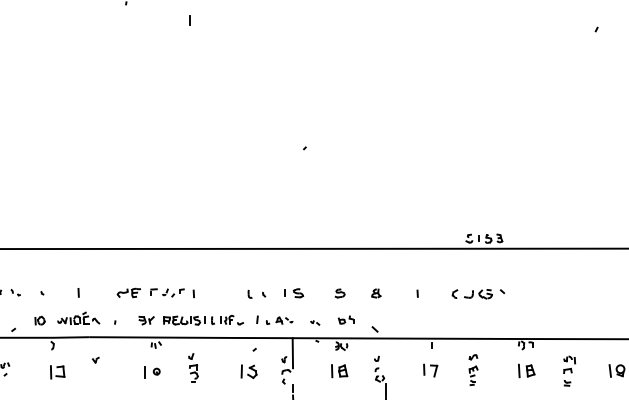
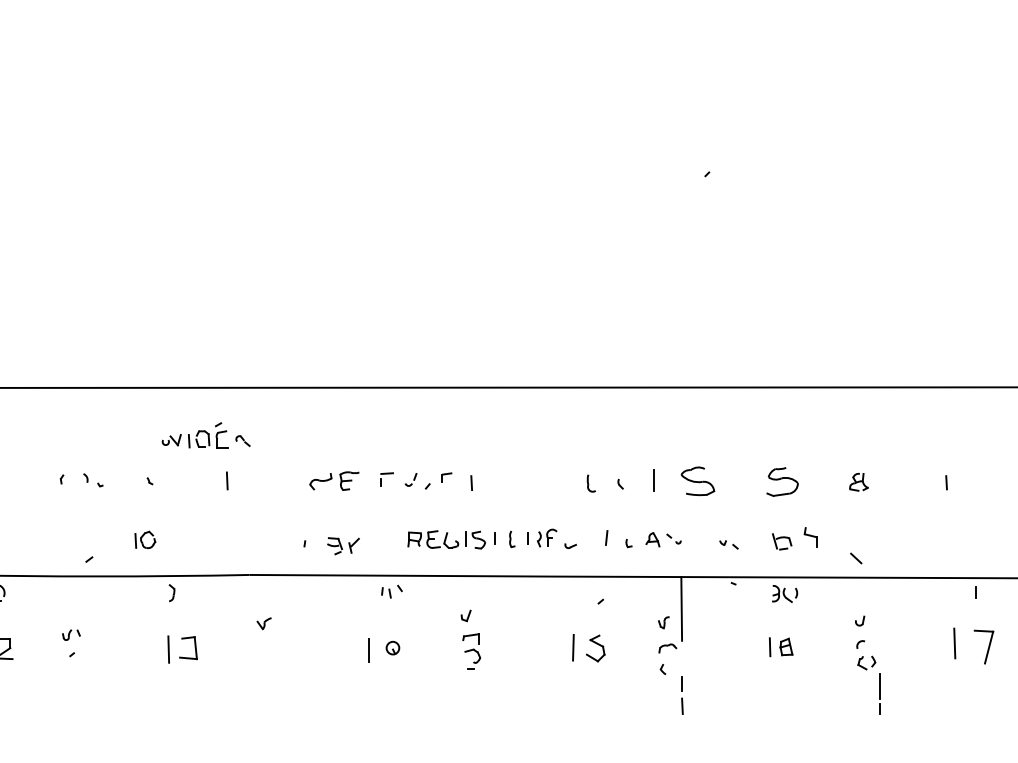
part: (294, 293) -> (685, 482), size x1.6
part: (339, 293) -> (780, 482), size x1.6
part: (78, 317) -> (205, 433), moved
part: (346, 319) -> (795, 537), size x1.4
part: (146, 320) -> (343, 545), moved
part: (430, 370) -> (973, 645), size x1.4
part: (339, 371) -> (780, 647), size x0.7

